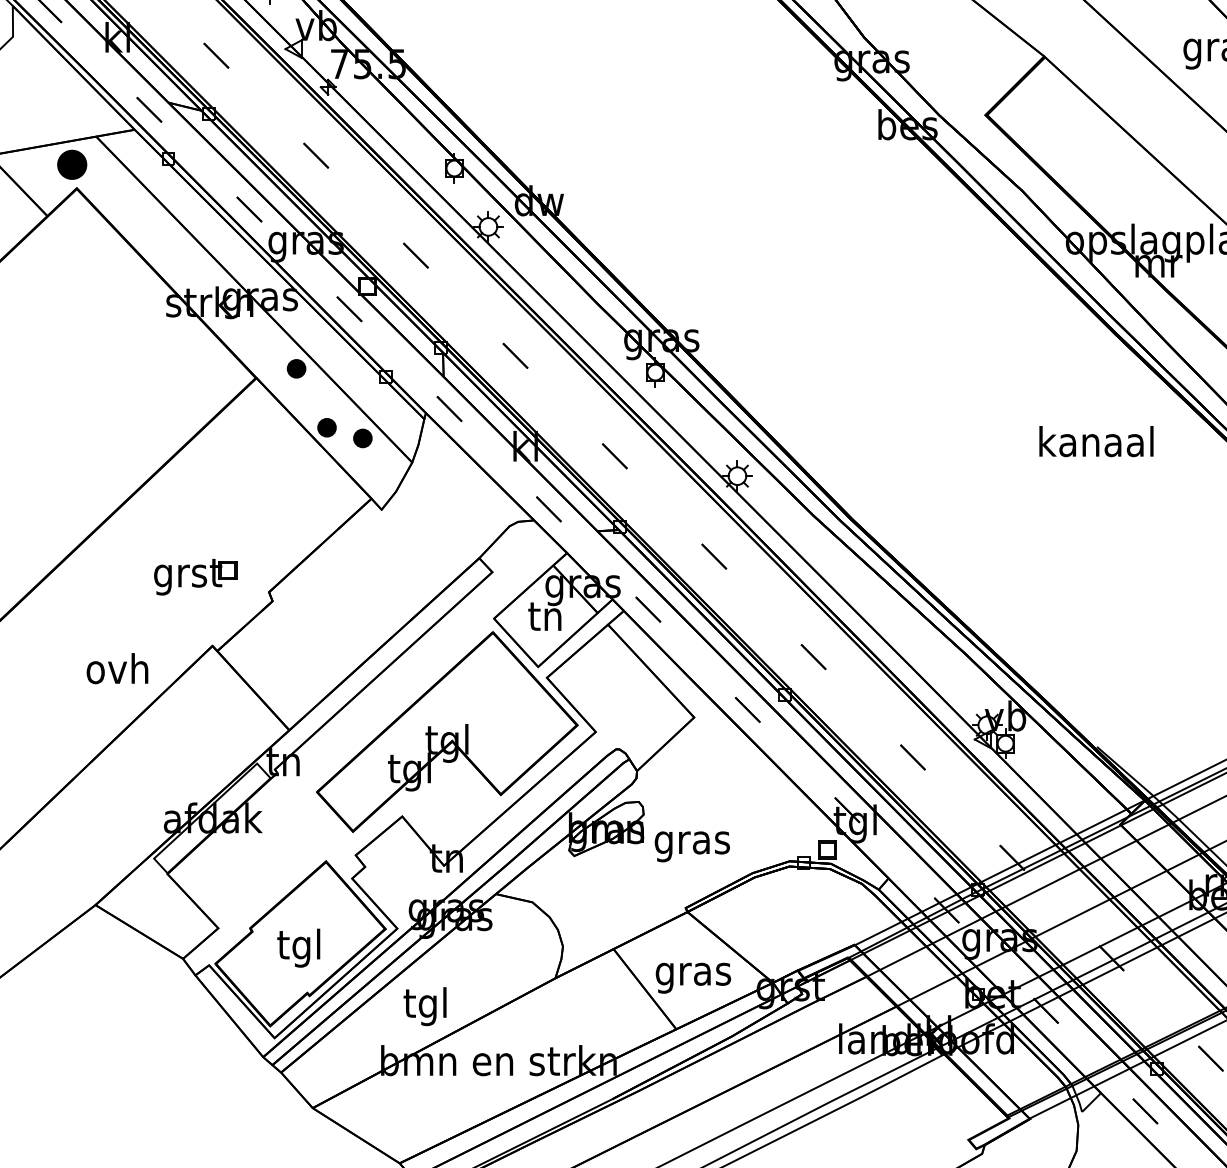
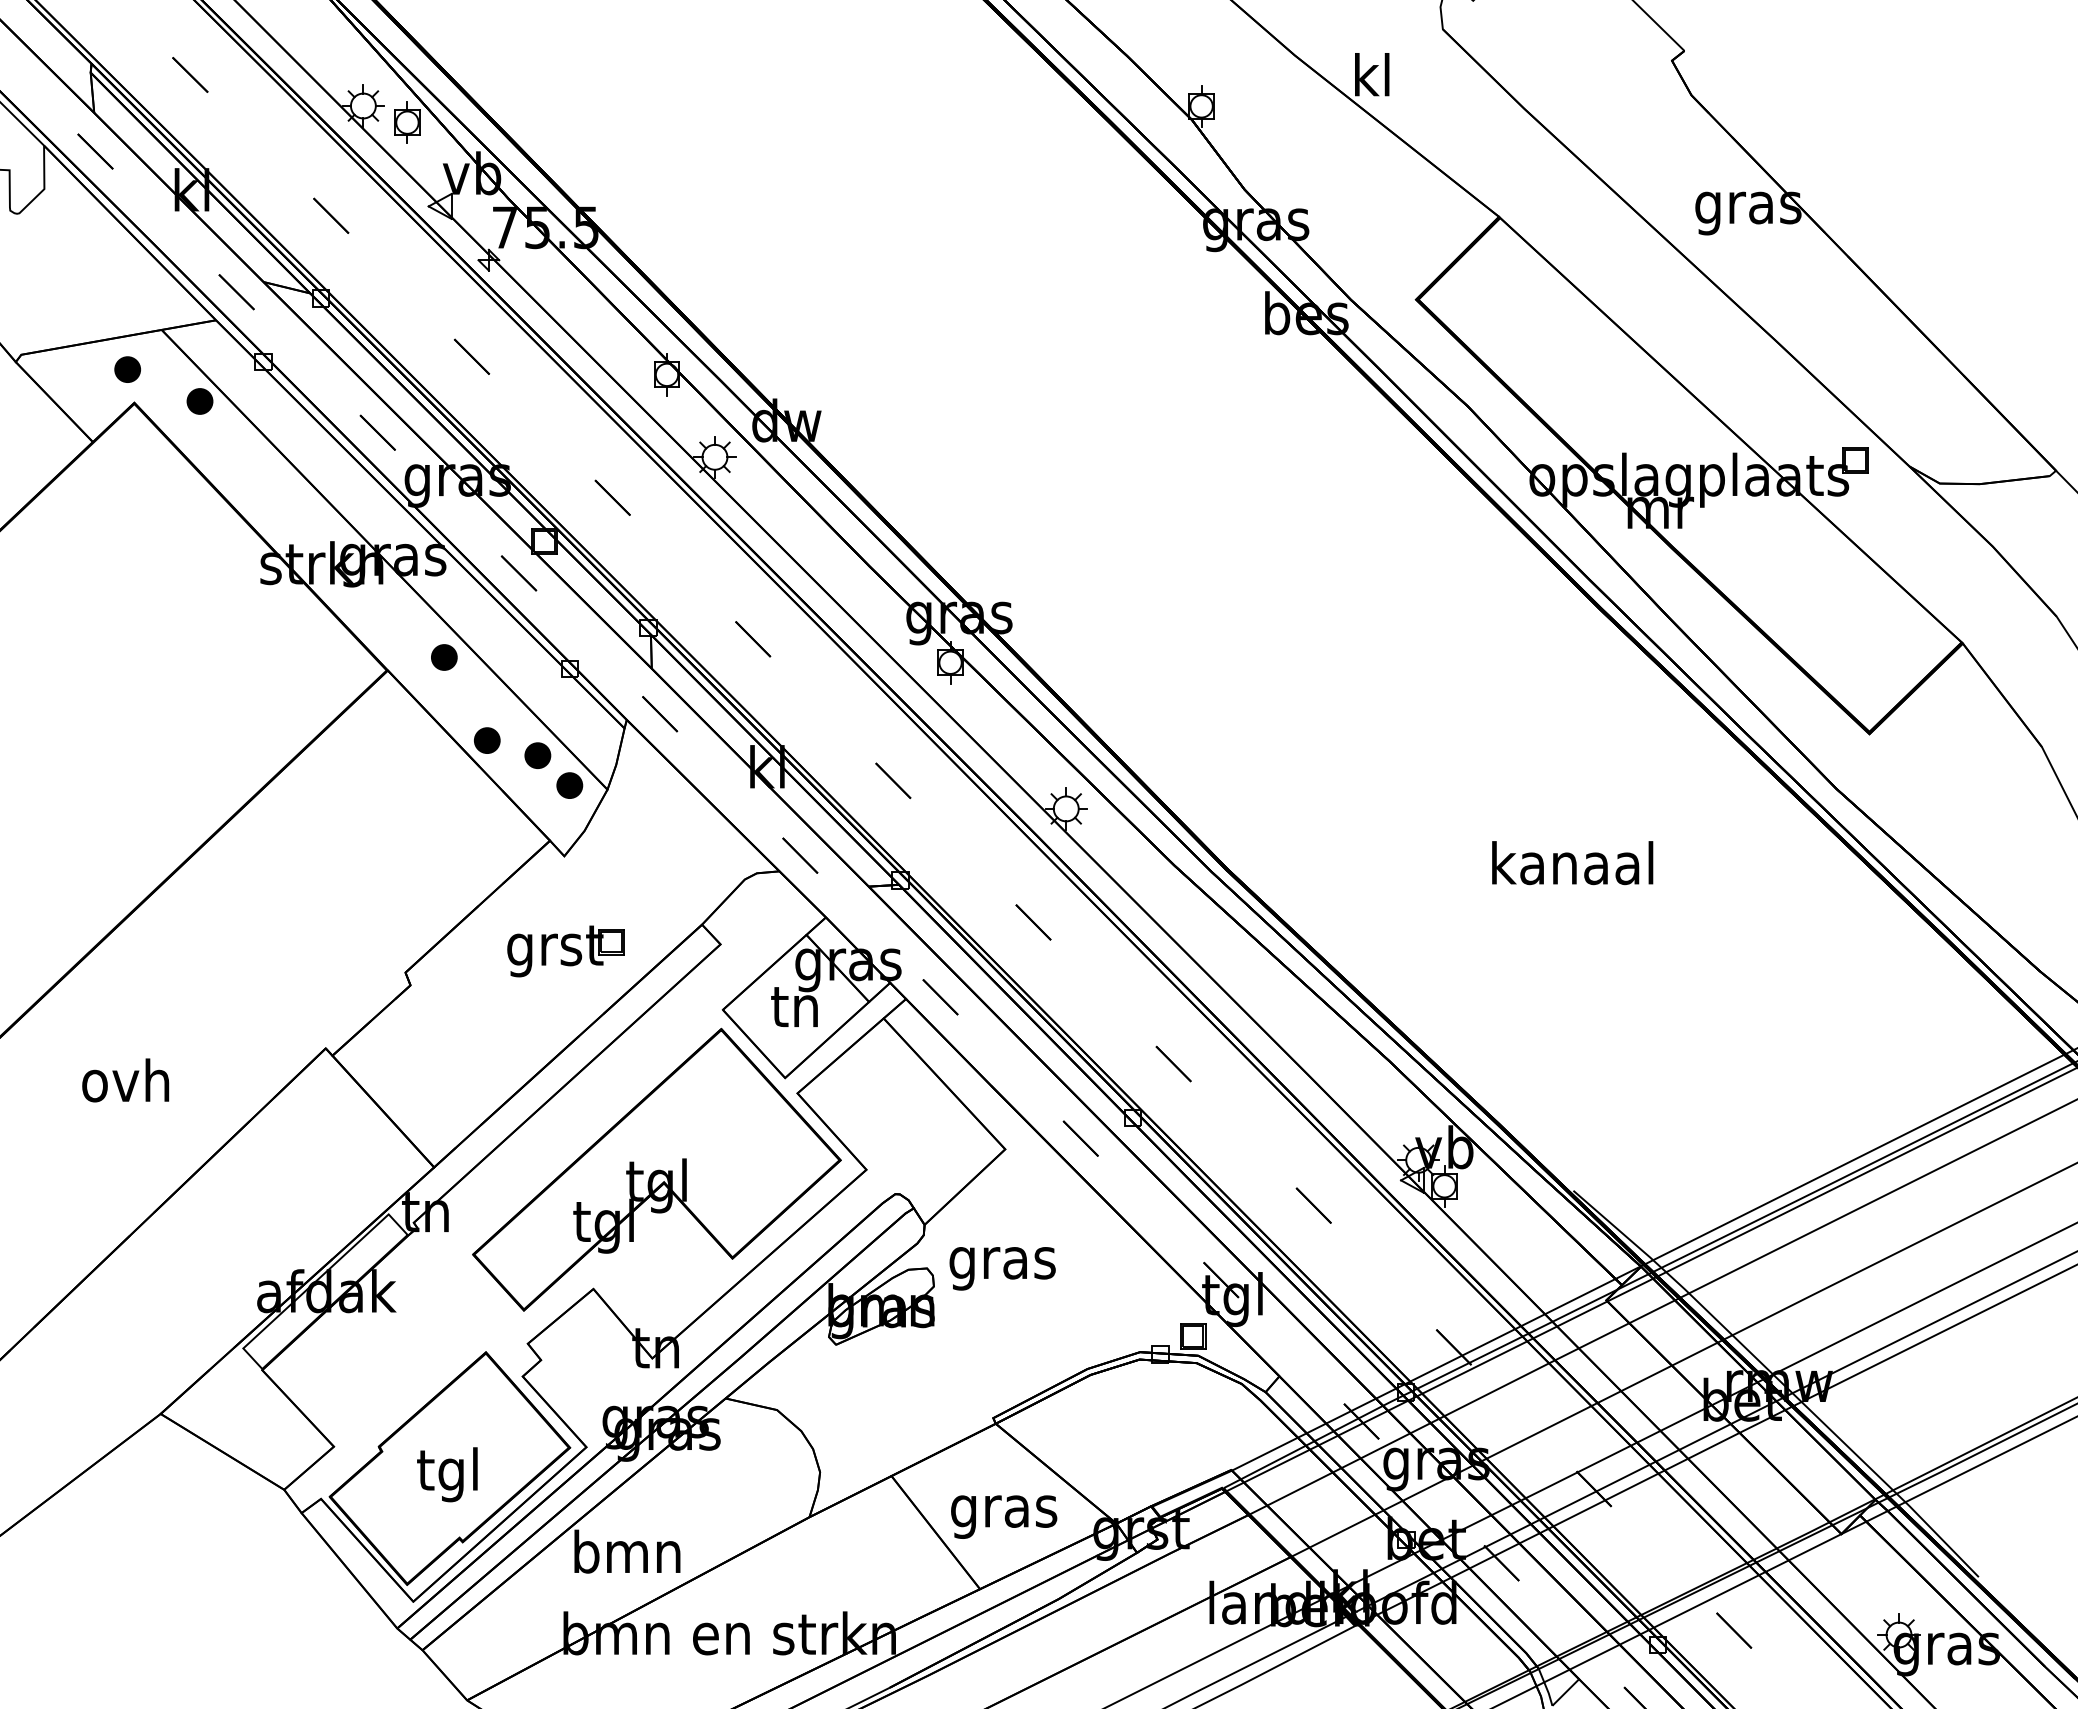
part: (71, 164) -> (127, 369), size x0.62
part: (123, 187) -> (199, 401), added
text: (1096, 441) -> (1572, 863), moved
part: (385, 459) -> (569, 785), added
part: (195, 577) -> (565, 951), moved
text: (117, 668) -> (125, 1080), moved
text: (692, 846) -> (1002, 1268), moved
text: (426, 1006) -> (627, 1556), tgl -> bmn

